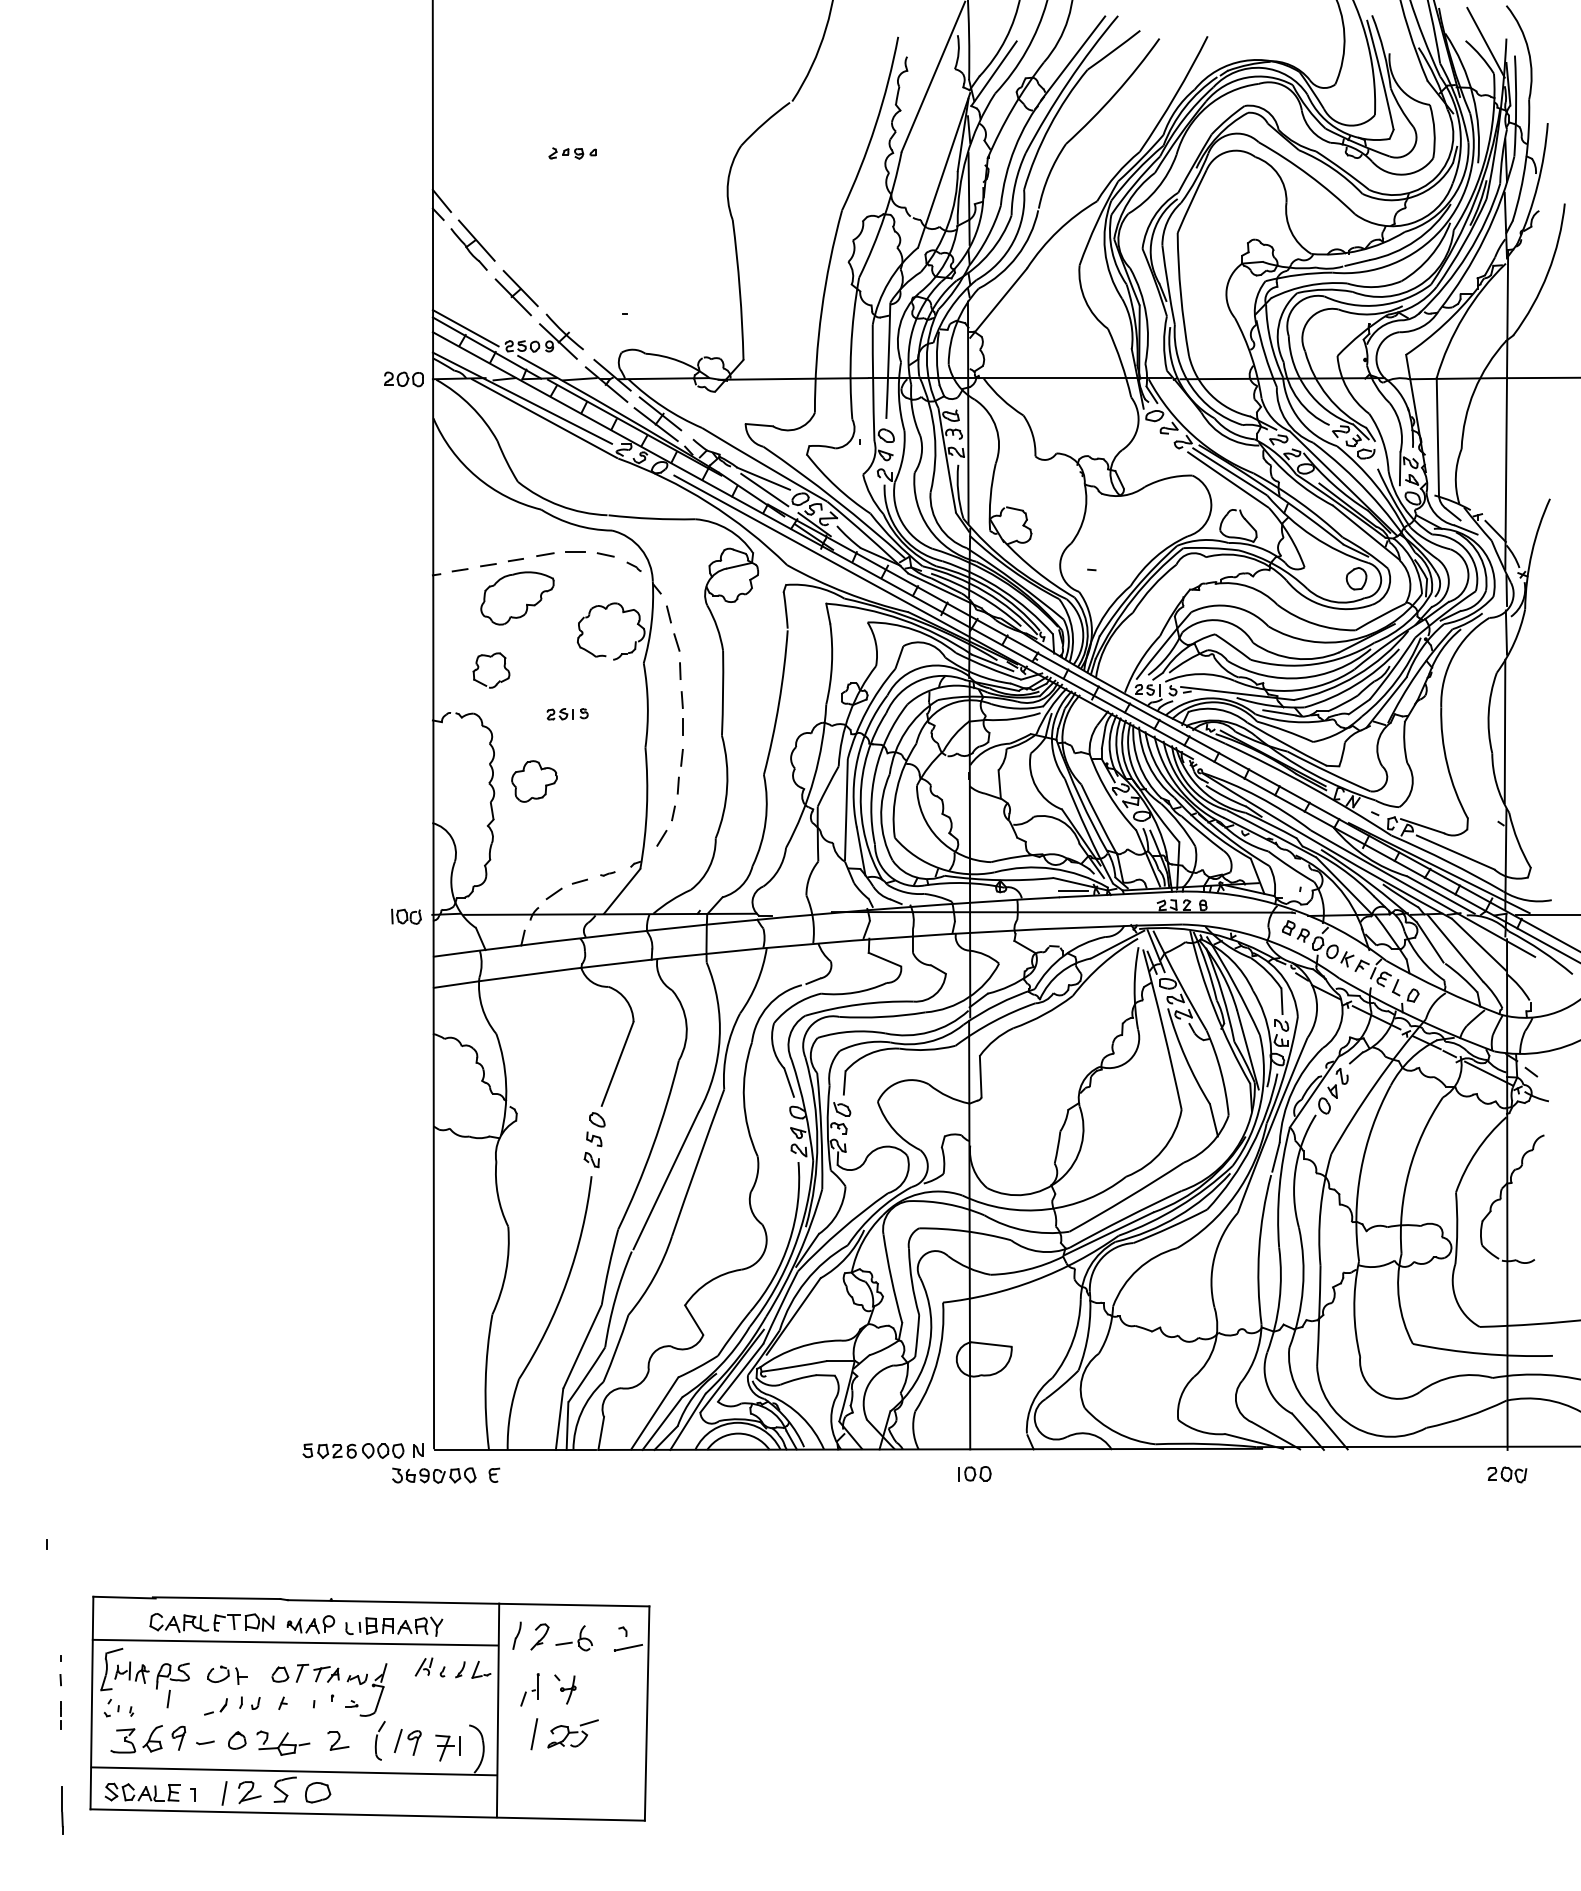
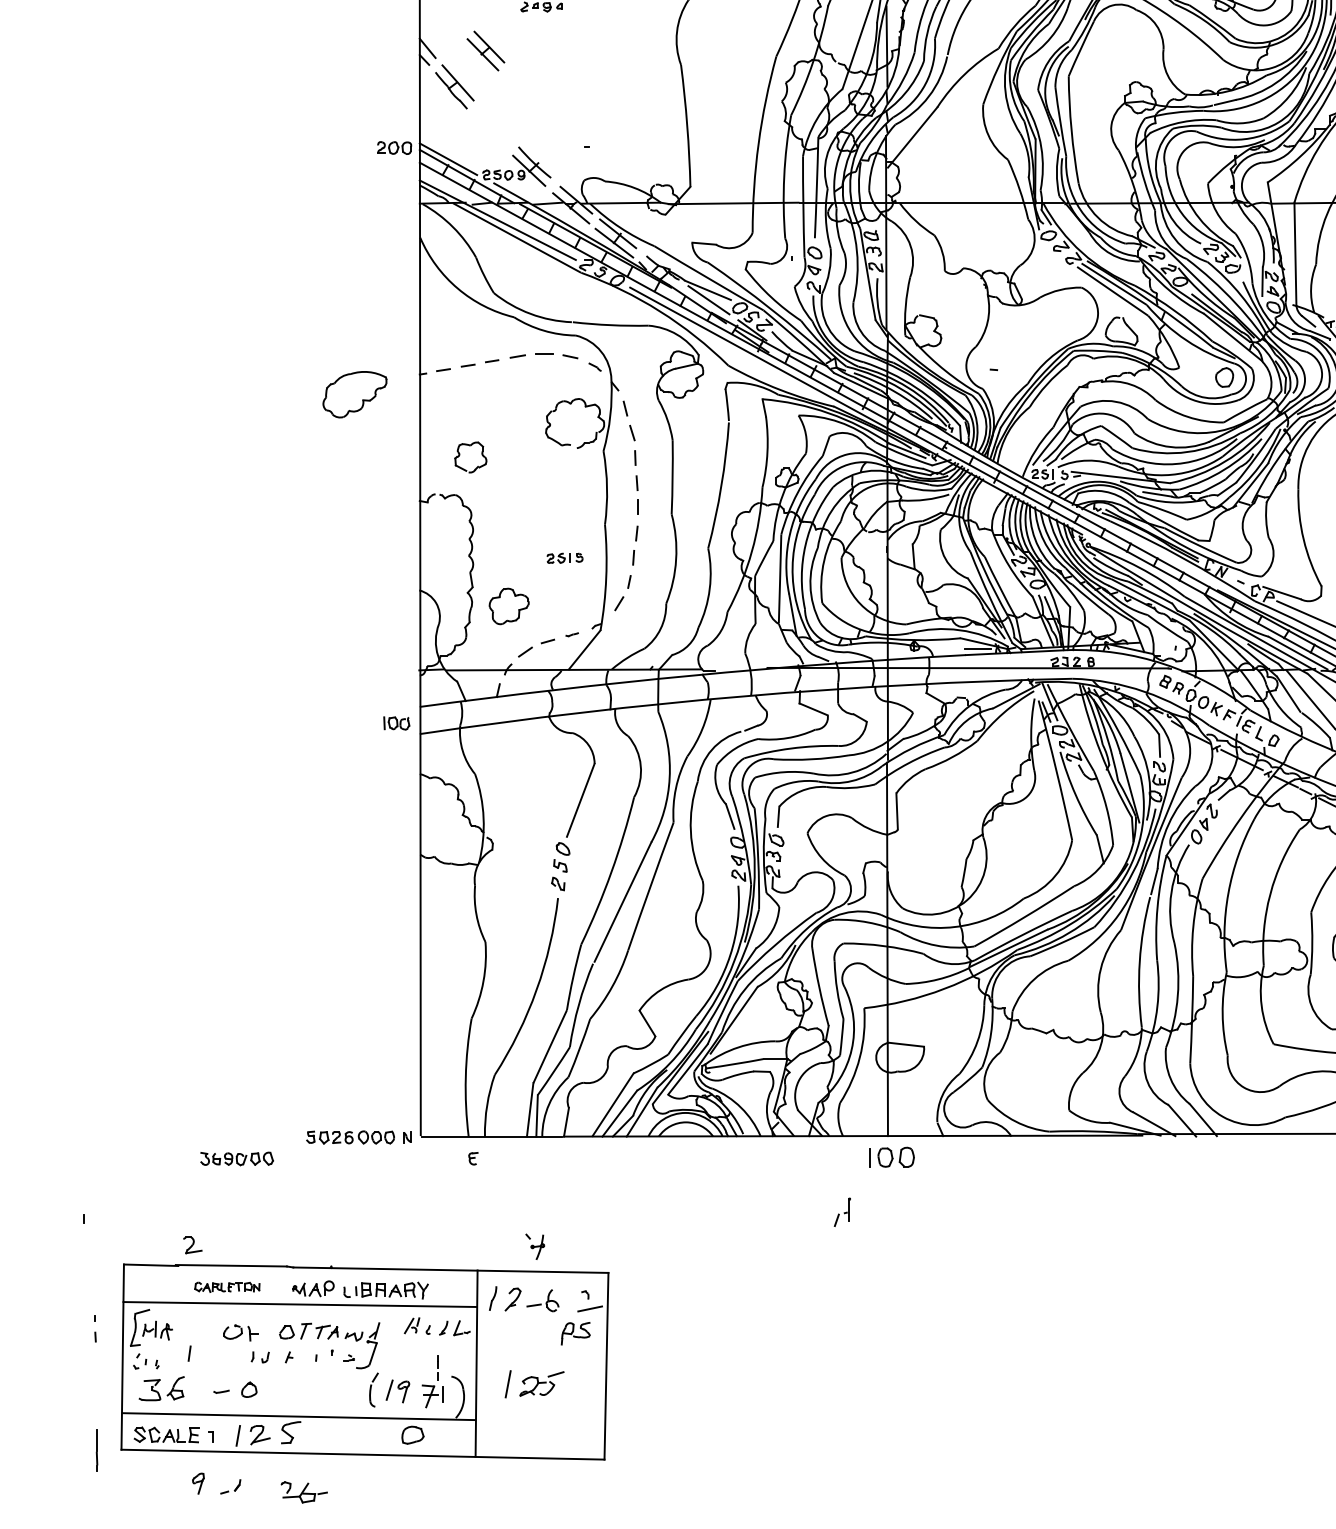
part: (516, 292) -> (485, 50), moved
part: (403, 379) -> (394, 148), moved
part: (517, 598) -> (354, 394), moved
part: (567, 714) -> (564, 558), moved
part: (534, 781) -> (509, 606), moved
part: (406, 916) -> (396, 723), moved
part: (974, 1473) -> (891, 1157), size x1.6
part: (434, 1475) -> (237, 1158), moved
part: (211, 1622) -> (226, 1286), size x0.6
part: (172, 1675) -> (575, 1333), moved
part: (529, 1689) -> (842, 1212), moved
part: (565, 1689) -> (535, 1246), moved
part: (215, 1706) -> (230, 1486), moved
line: (60, 1715) -> (437, 1367), moved
part: (178, 1737) -> (198, 1482), moved
part: (338, 1740) -> (192, 1245), moved
part: (283, 1742) -> (304, 1491), moved
part: (318, 1792) -> (413, 1435), moved

